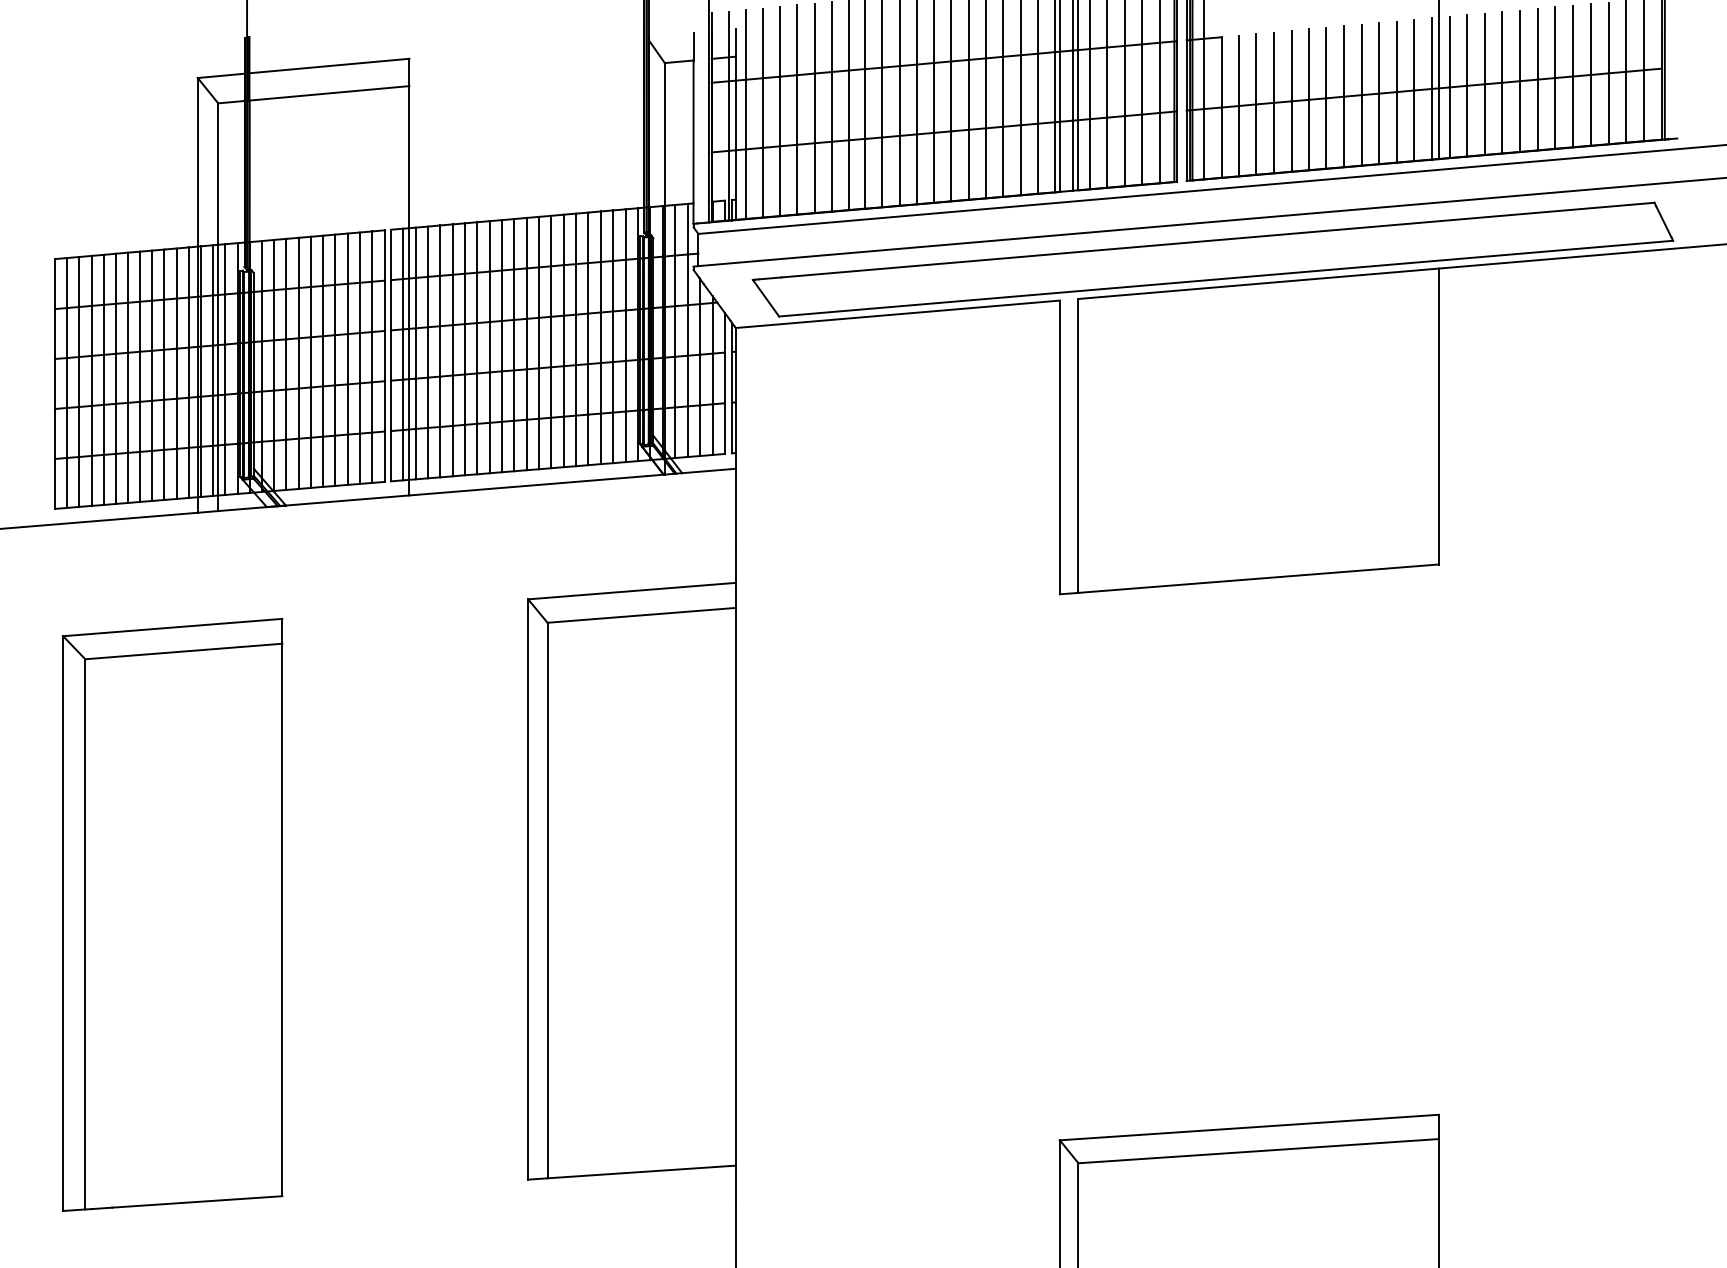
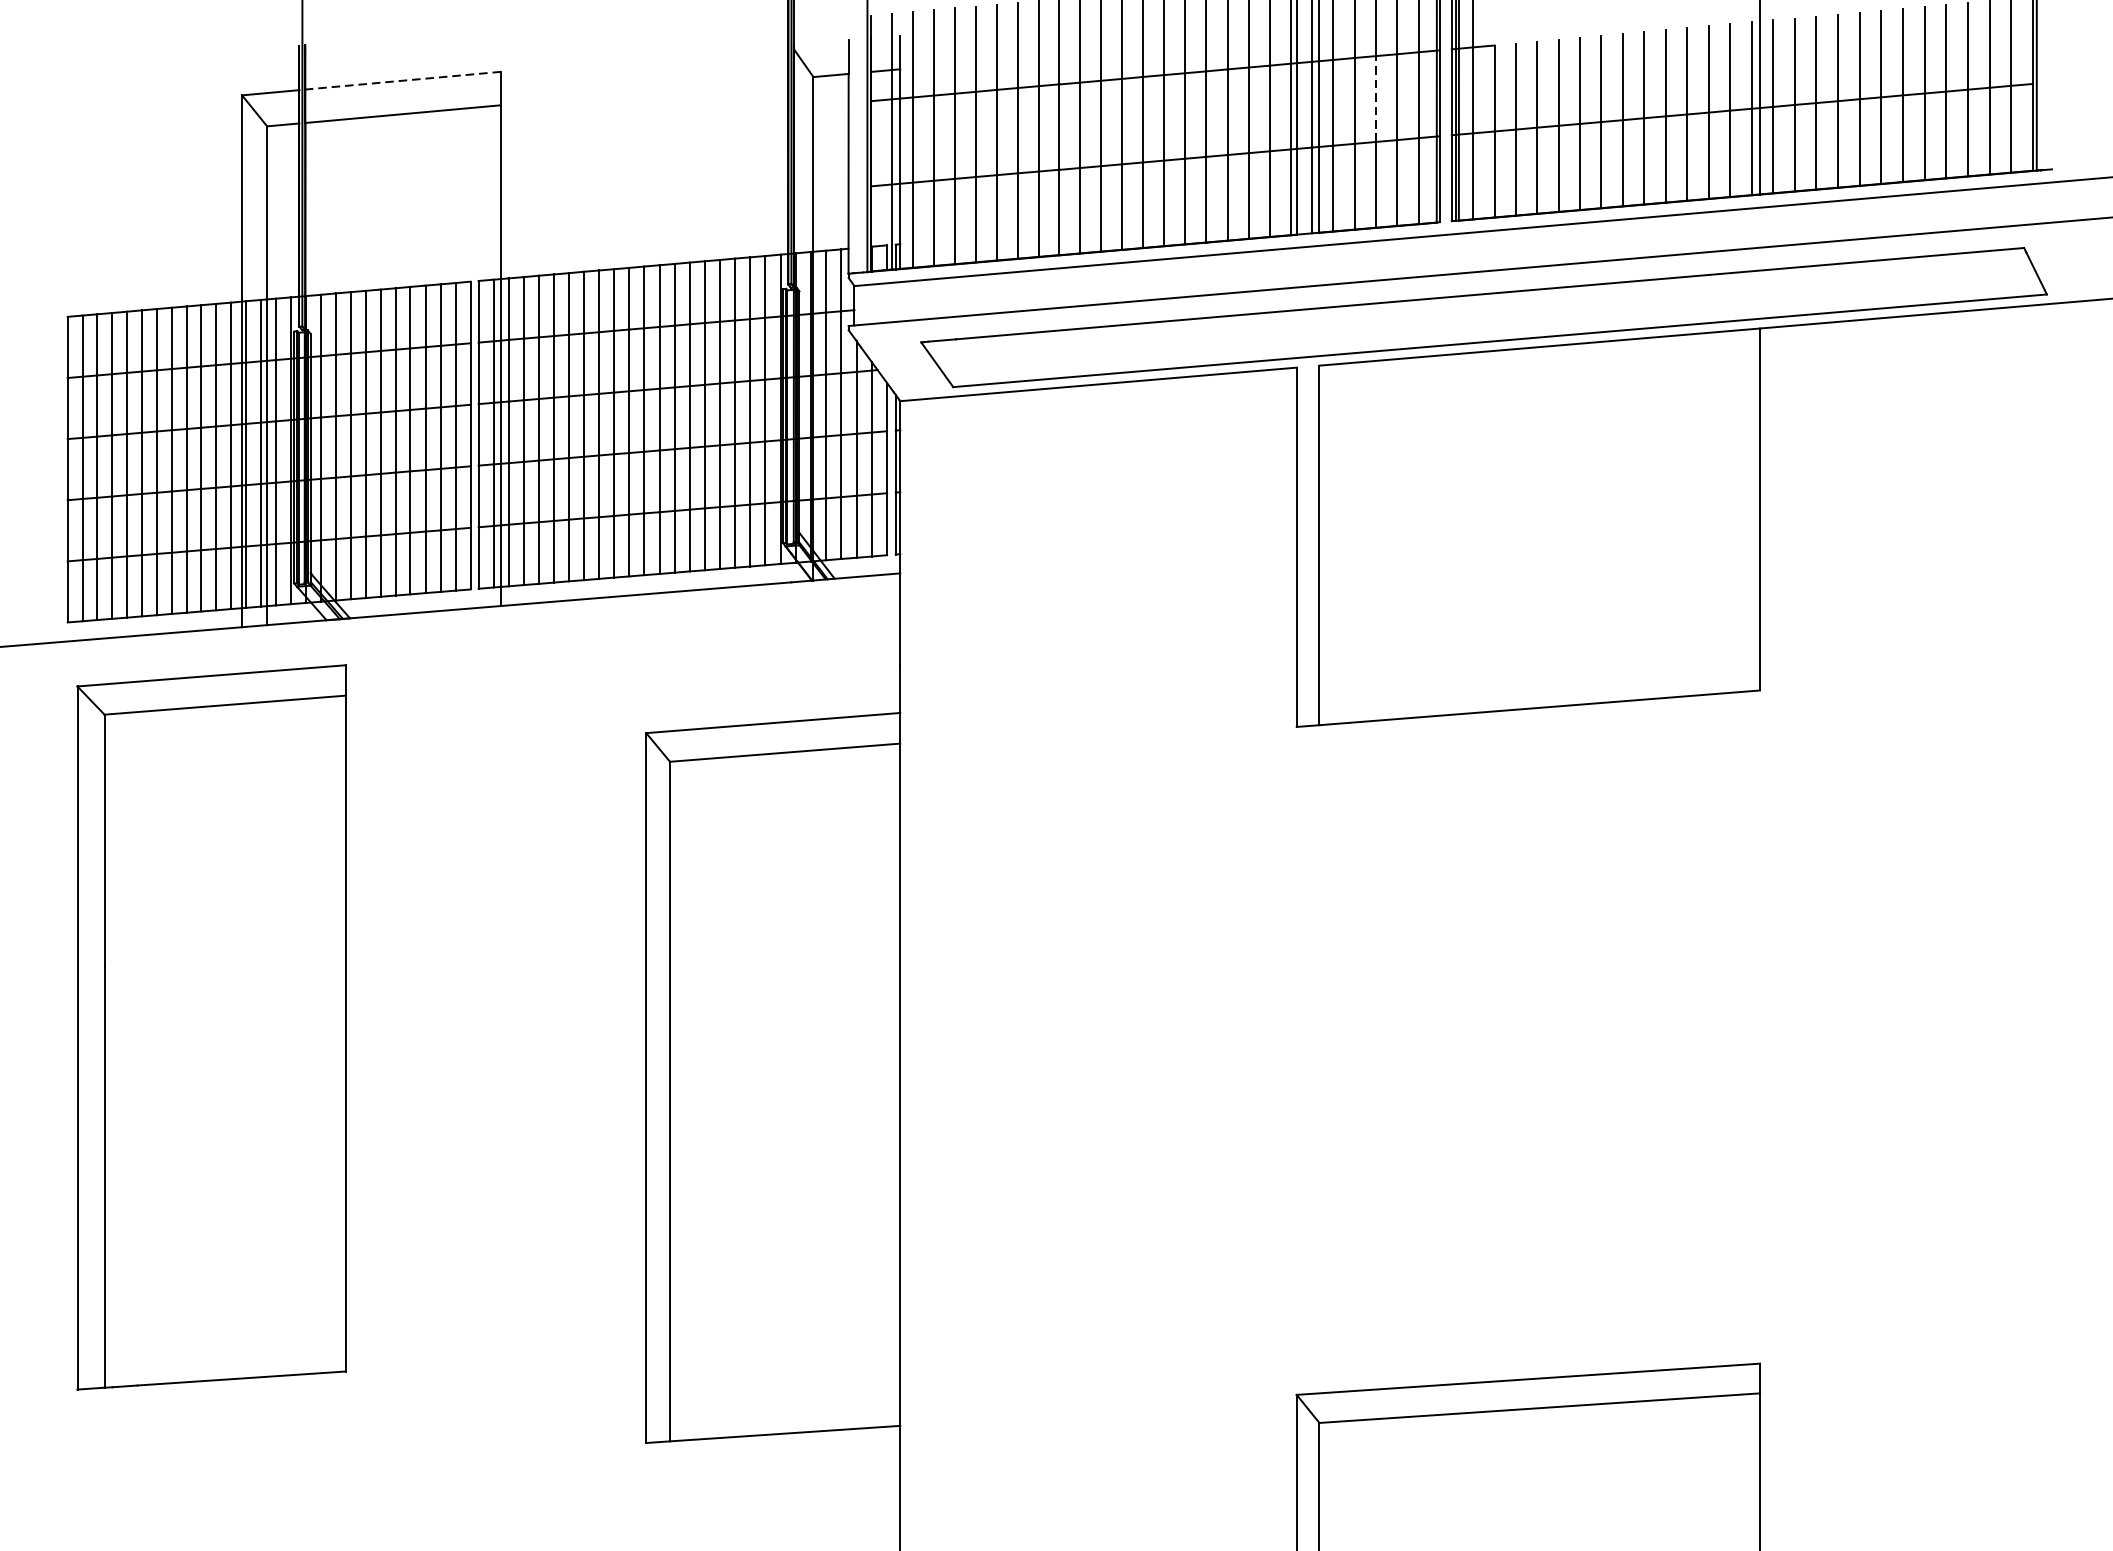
line: (328, 66) -> (402, 81), solid -> dashed
line: (1124, 80) -> (1375, 98), solid -> dashed
part: (172, 914) -> (211, 1026), moved

